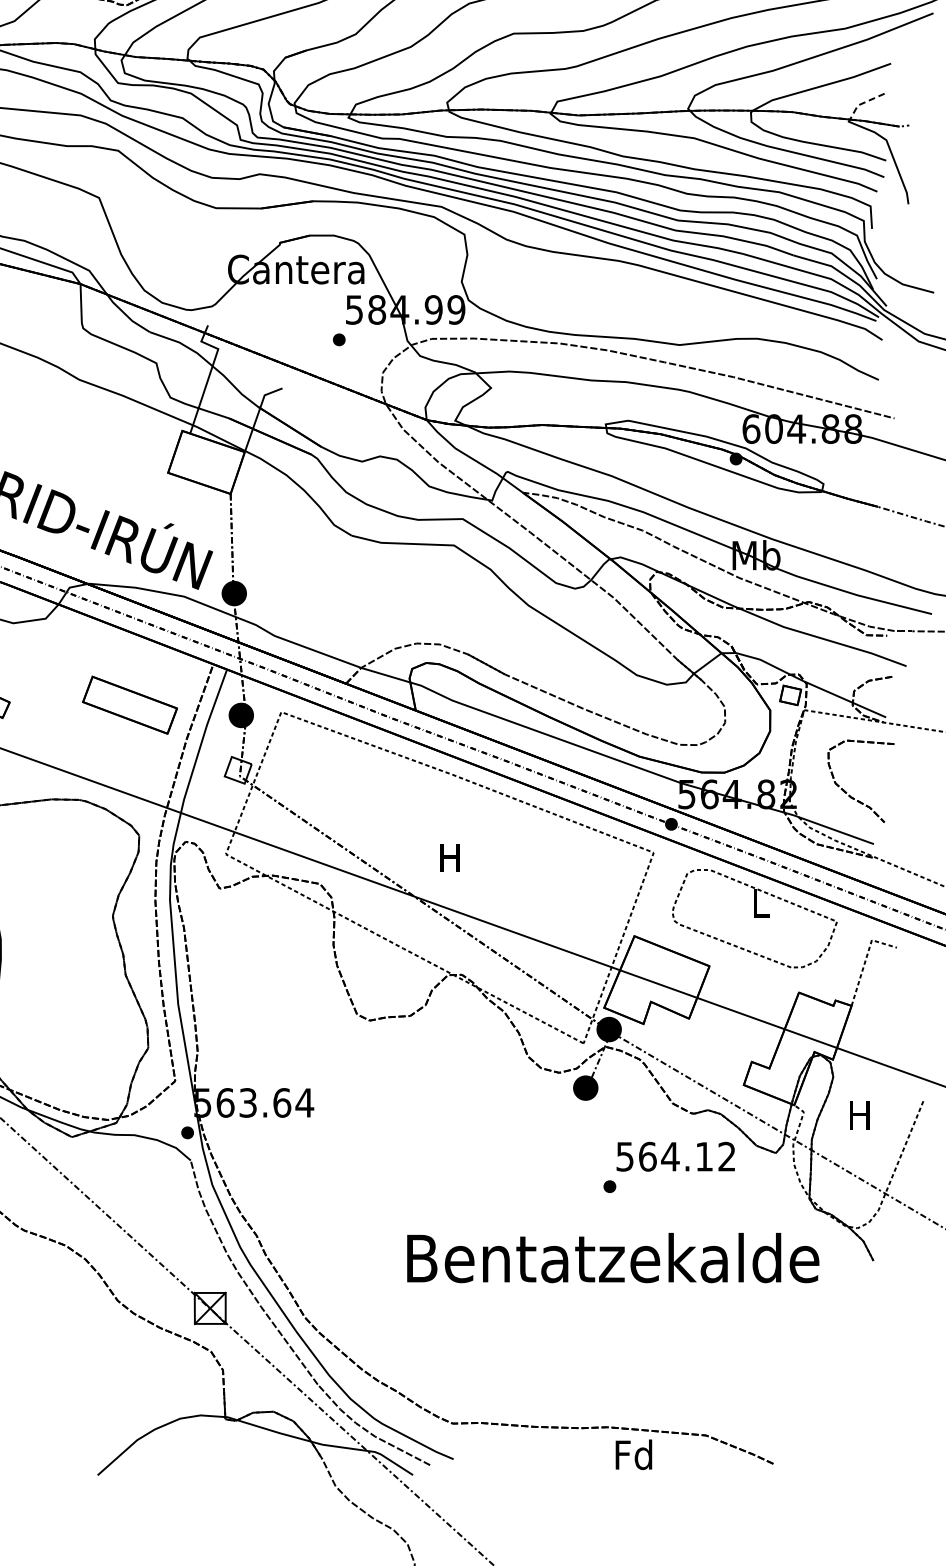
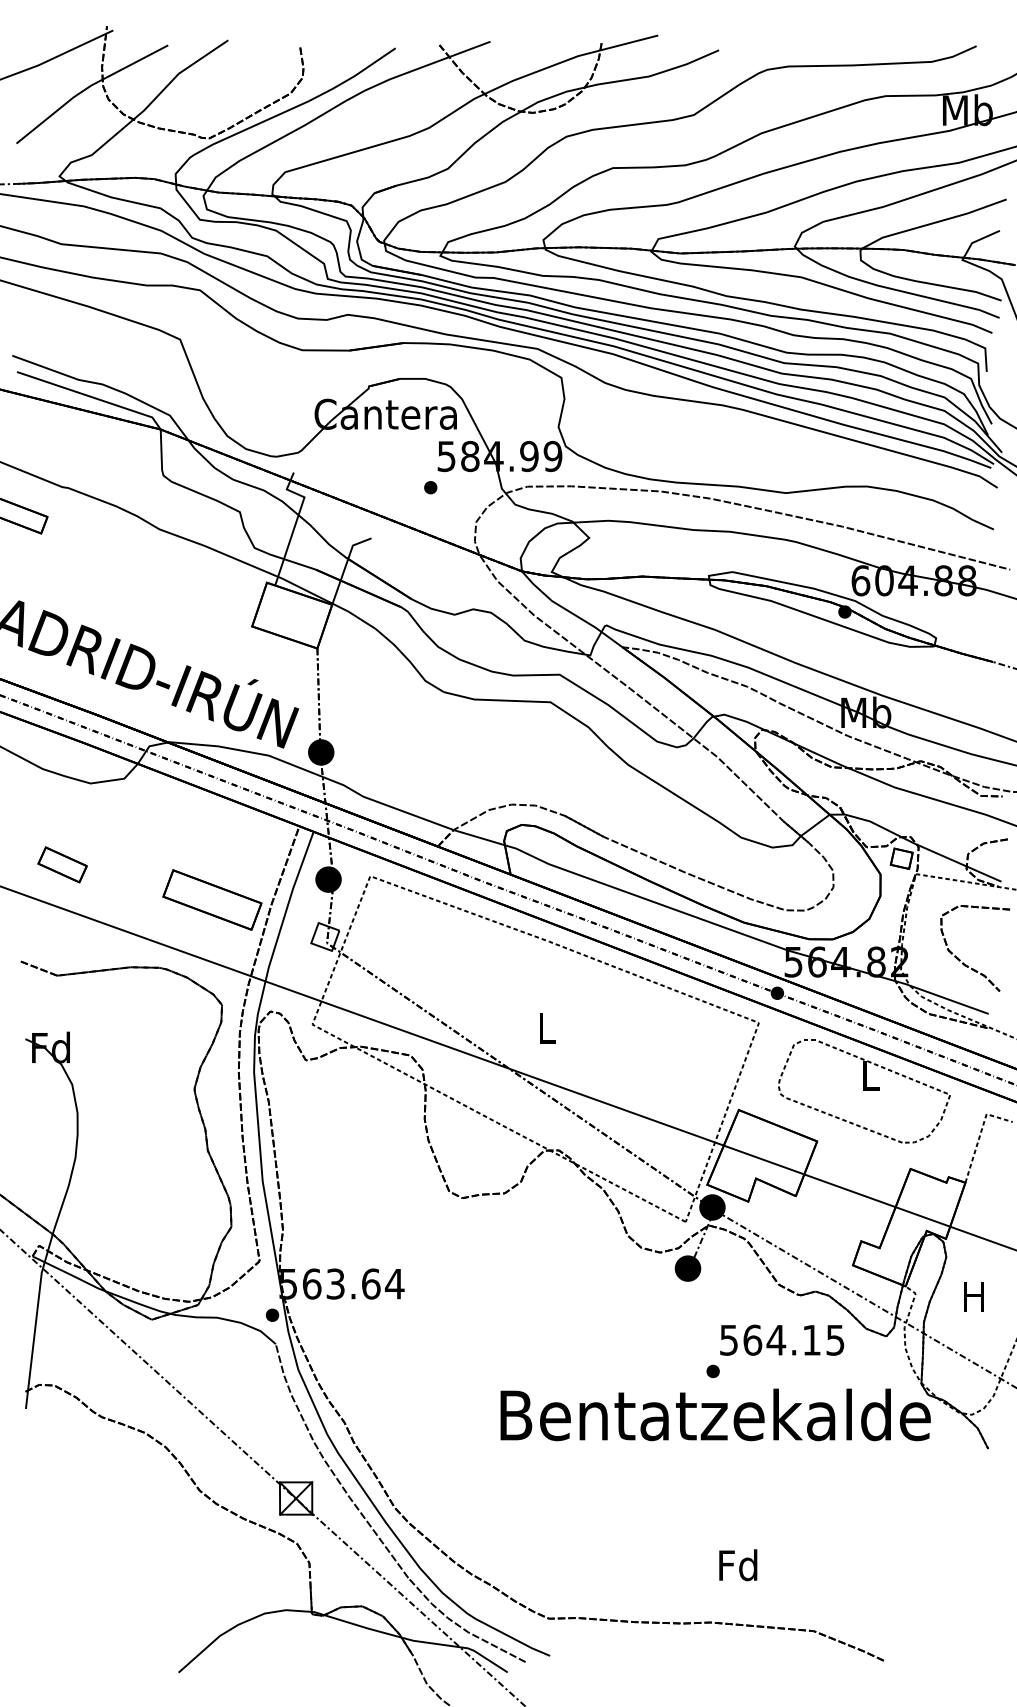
line: (863, 103) -> (977, 240), dashed -> solid
part: (130, 704) -> (212, 899), moved
text: (450, 858) -> (546, 1028), H -> L
text: (727, 1156) -> (835, 1339), 564.12 -> 564.15
text: (613, 1257) -> (715, 1414), moved
text: (634, 1455) -> (738, 1565), moved

